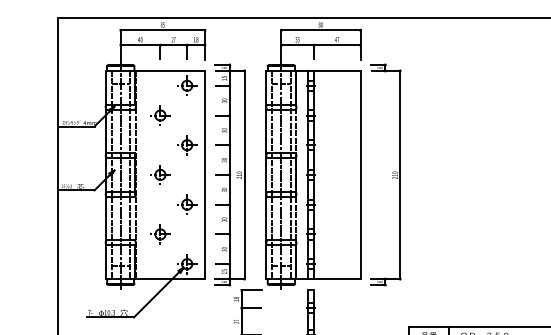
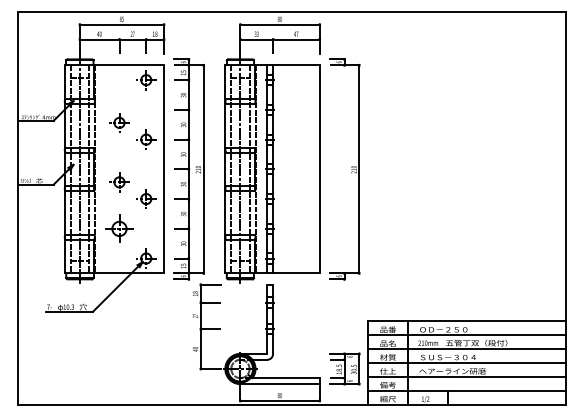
part: (160, 115) -> (119, 122), moved
part: (160, 175) -> (119, 182), moved
part: (160, 234) -> (119, 228), size x1.4

